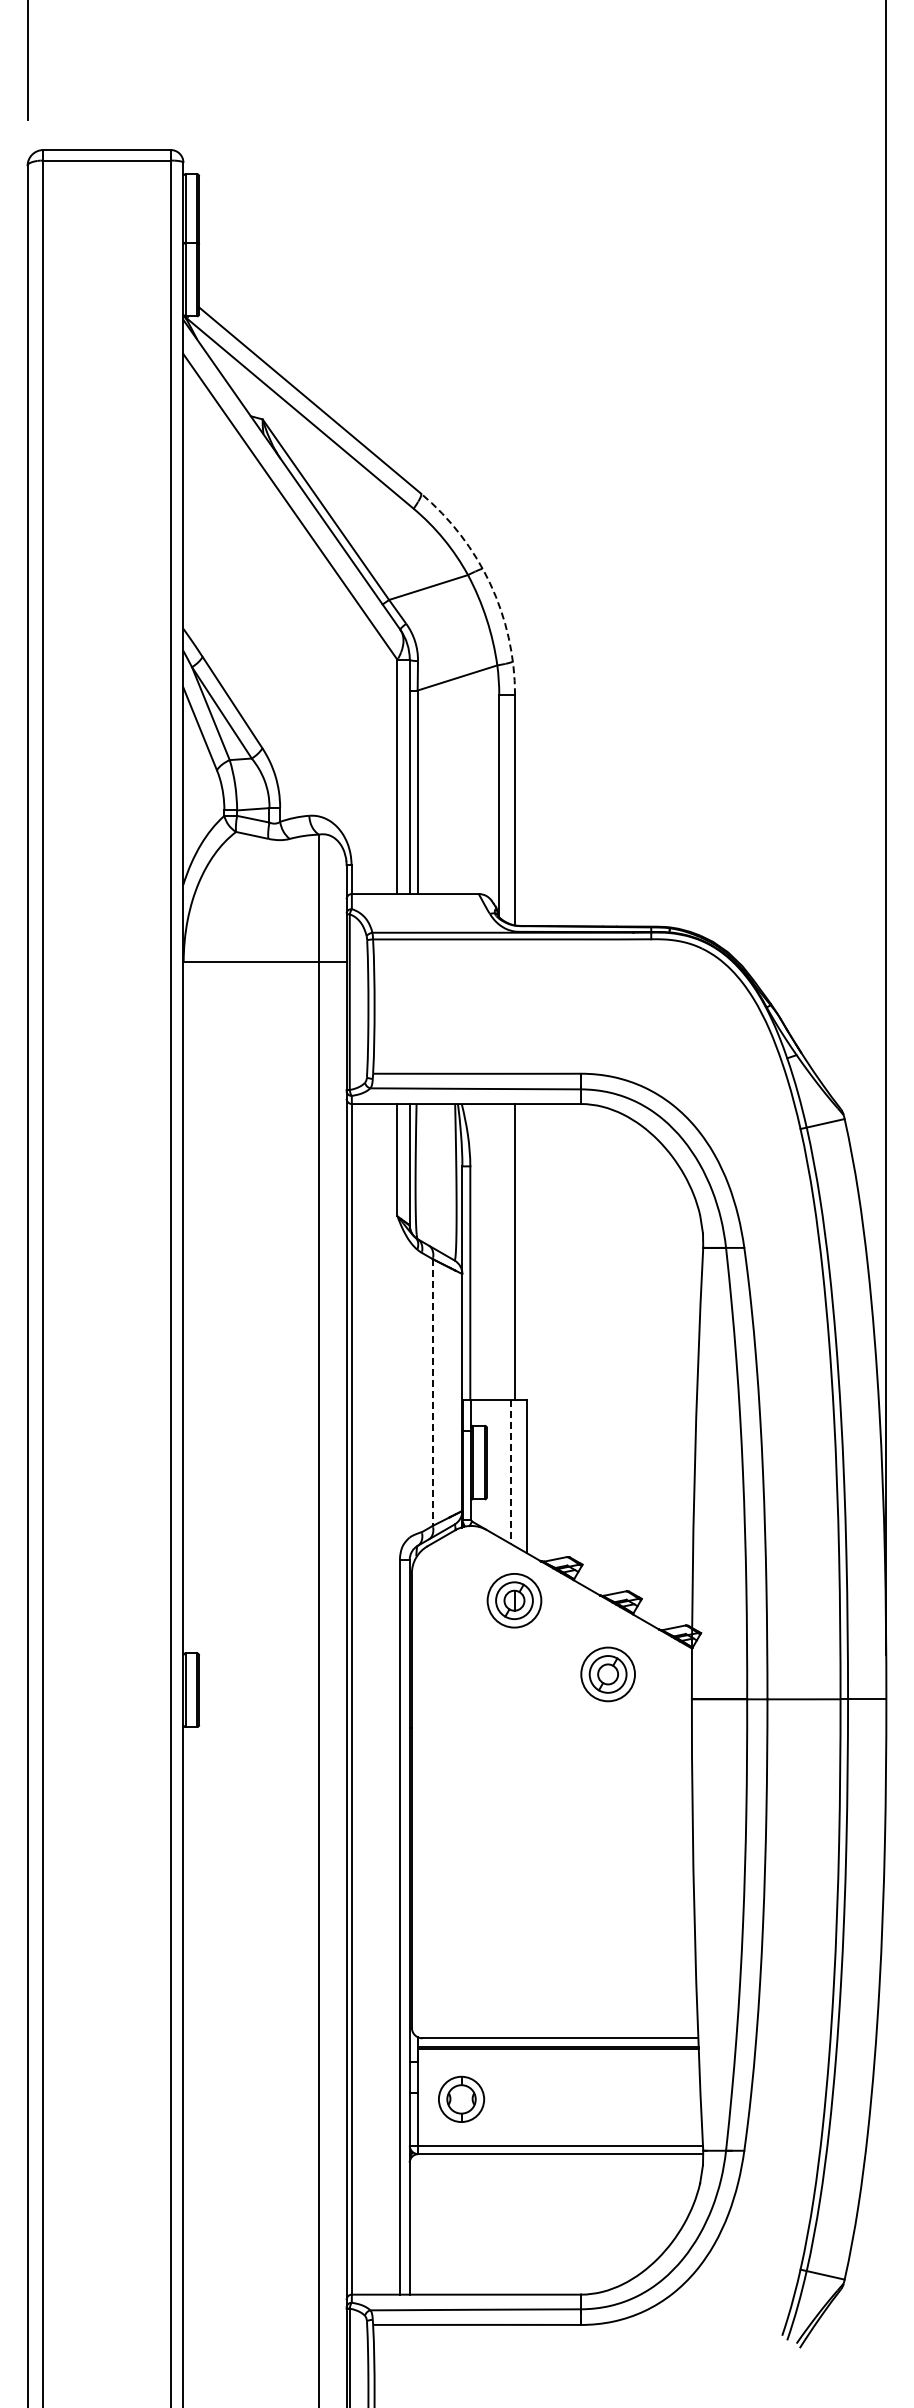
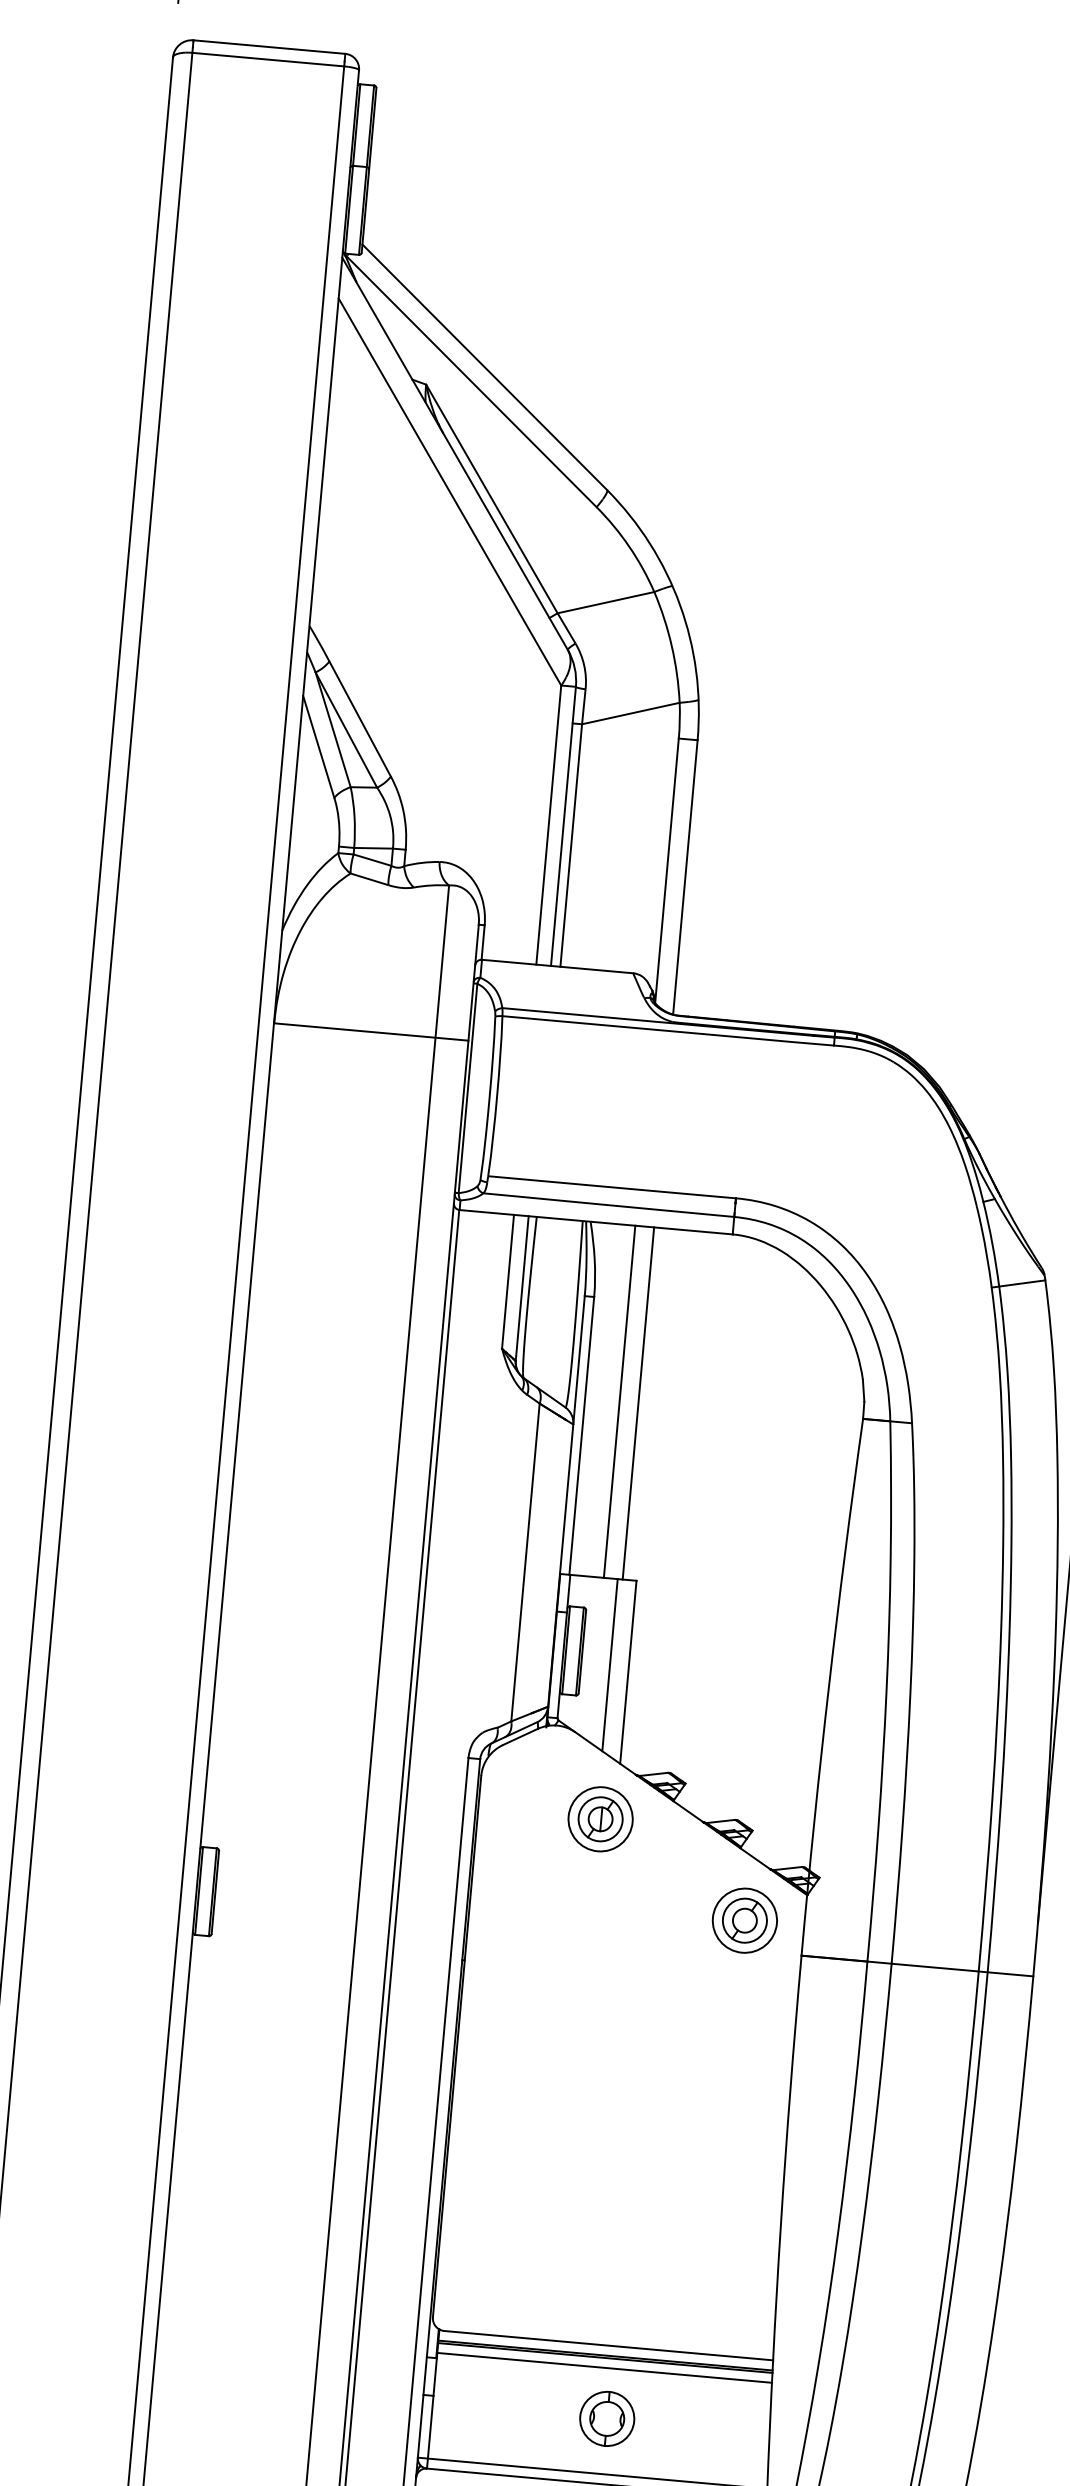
arc: (490, 584) -> (680, 605), dashed -> solid
line: (499, 1251) -> (619, 1401), added
line: (432, 1393) -> (524, 1563), dashed -> solid
line: (510, 1472) -> (609, 1666), dashed -> solid
part: (607, 1674) -> (744, 1920), moved
line: (558, 2057) -> (604, 2368), added
part: (461, 2098) -> (607, 2417), moved

